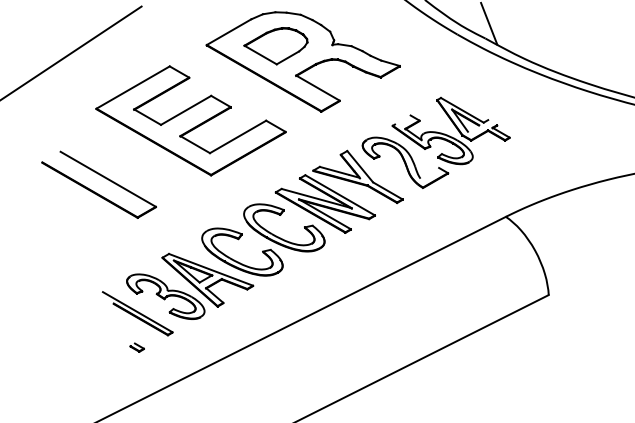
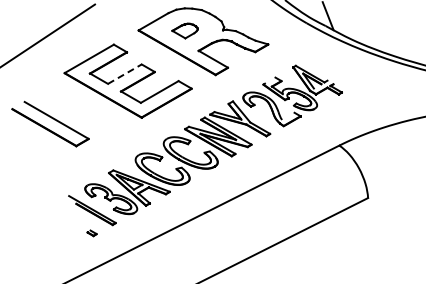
part: (275, 45) -> (184, 30), size x0.6
line: (187, 109) -> (125, 73), solid -> dashed
part: (99, 183) -> (50, 123), moved

